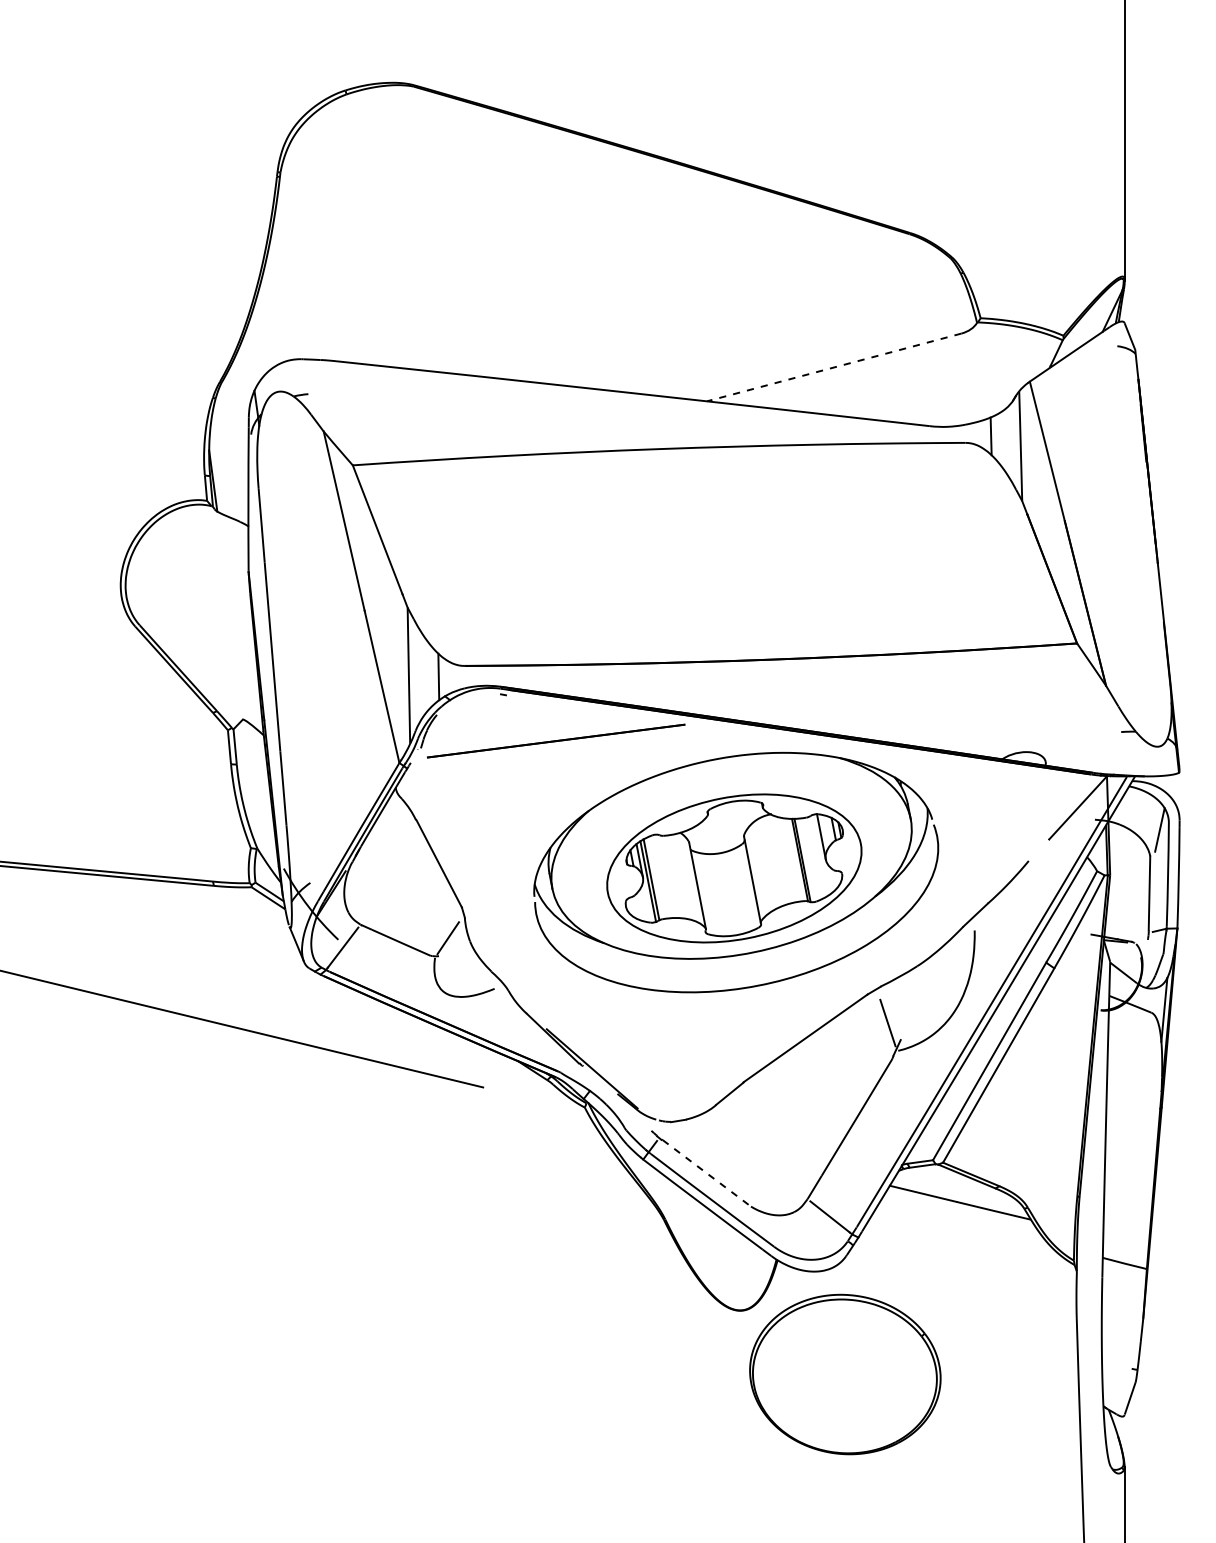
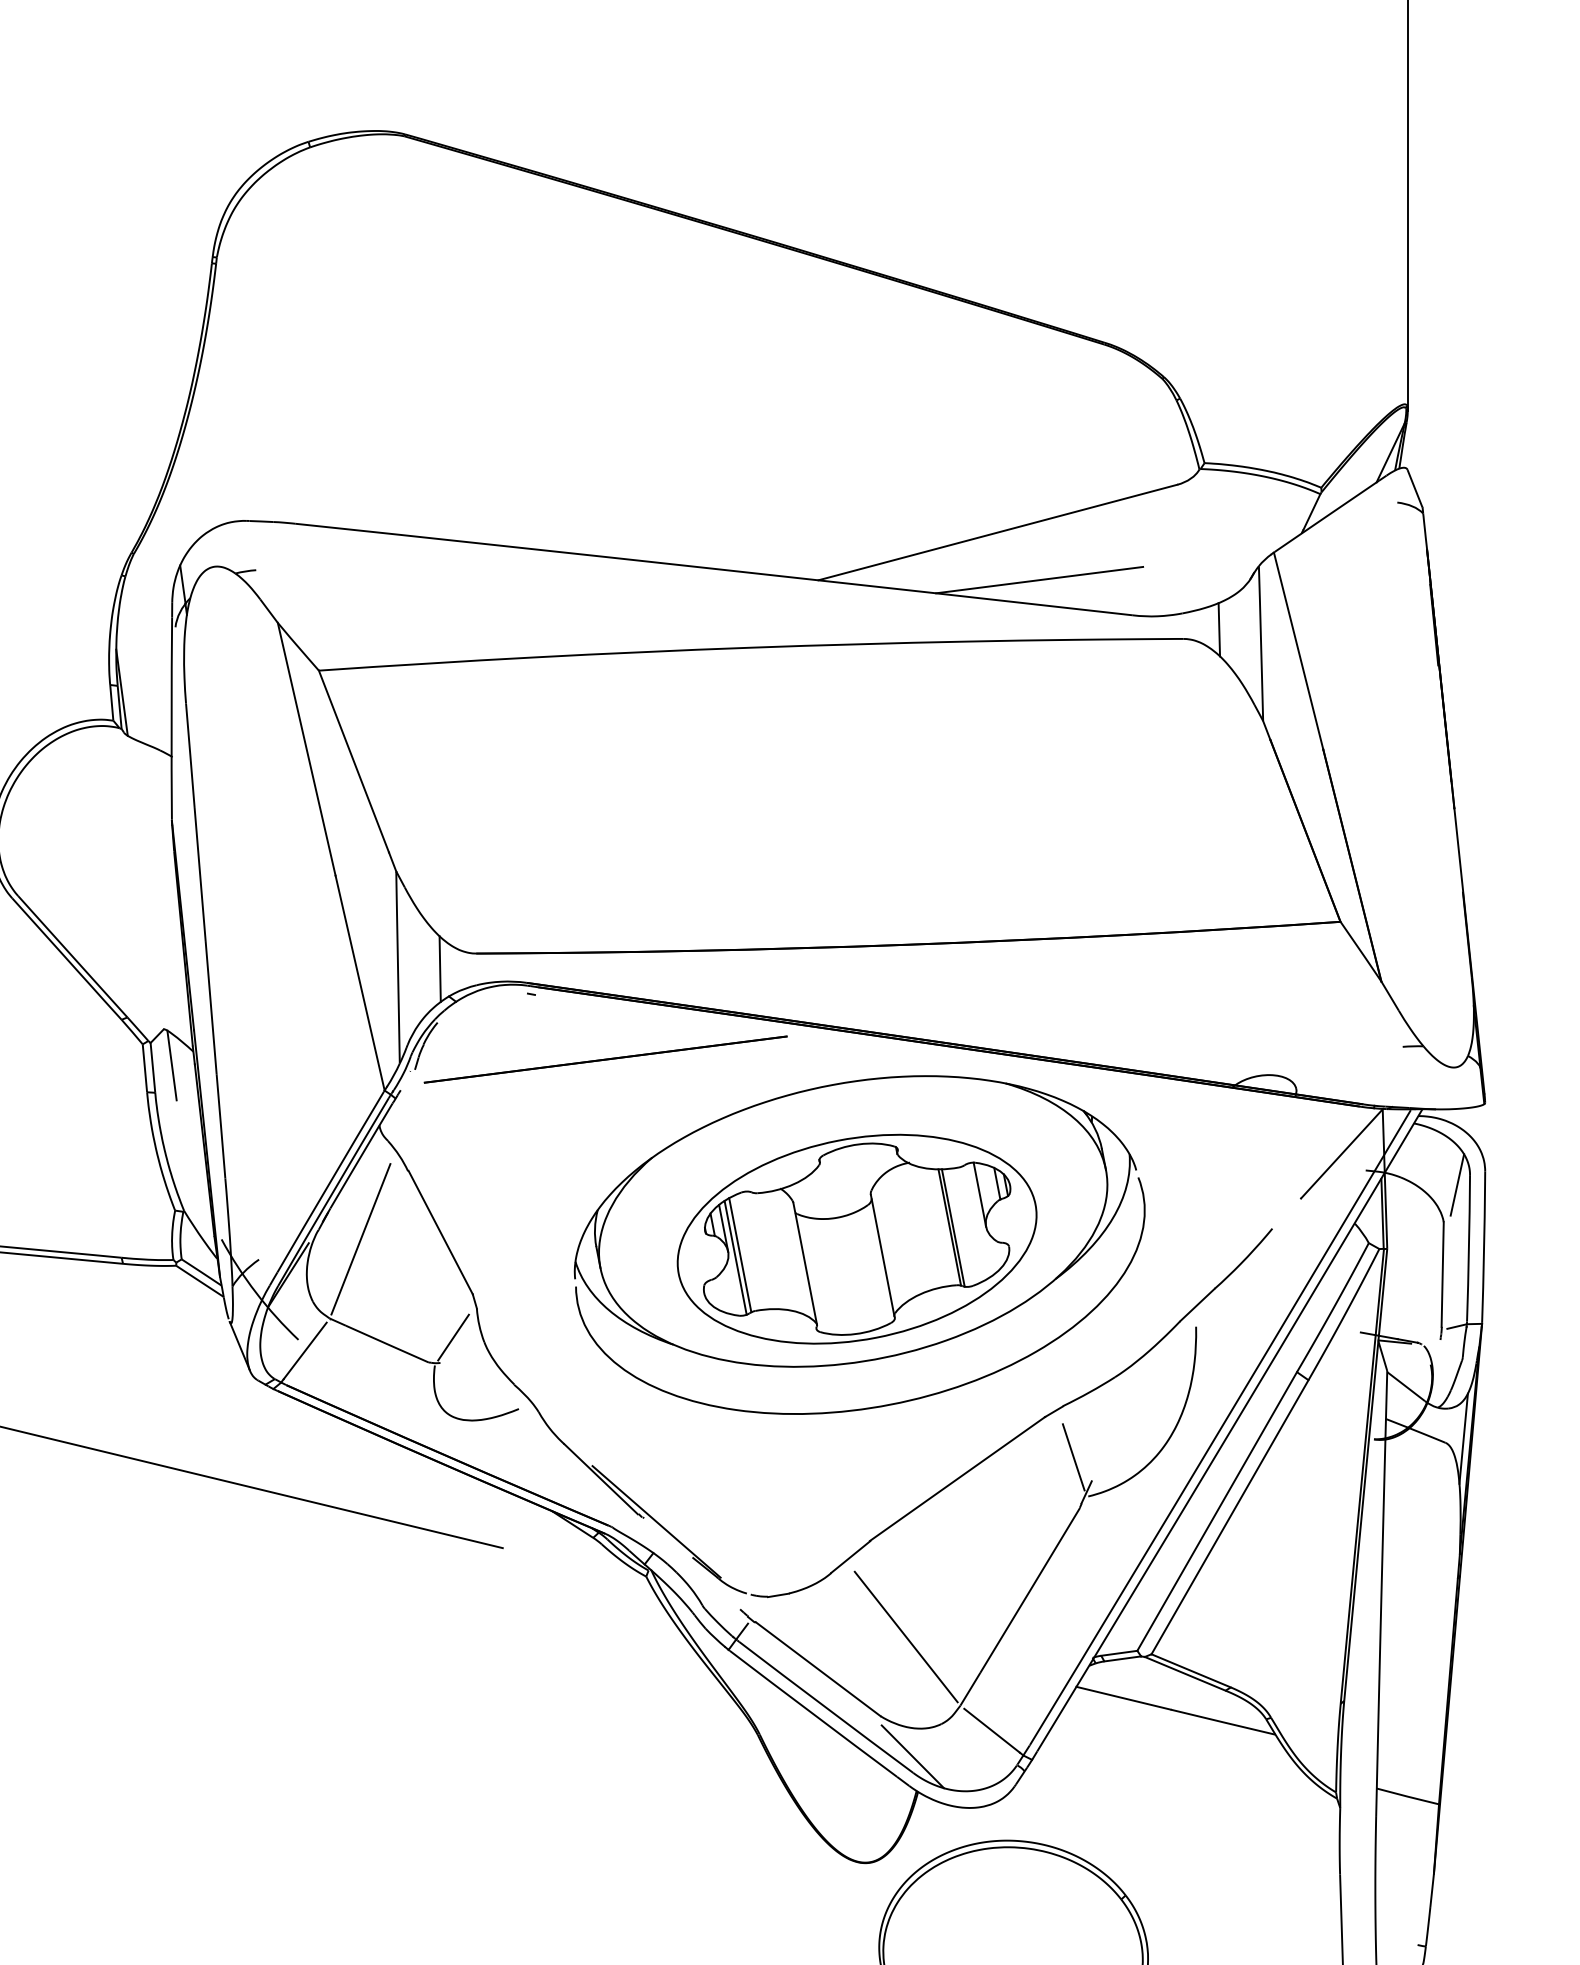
line: (834, 367) -> (998, 532), dashed -> solid
line: (863, 400) -> (1039, 579), added
line: (248, 745) -> (171, 1065), added
line: (382, 868) -> (360, 1239), added
line: (768, 1150) -> (905, 1637), added
line: (707, 1173) -> (819, 1669), dashed -> solid
line: (773, 1235) -> (912, 1756), added

